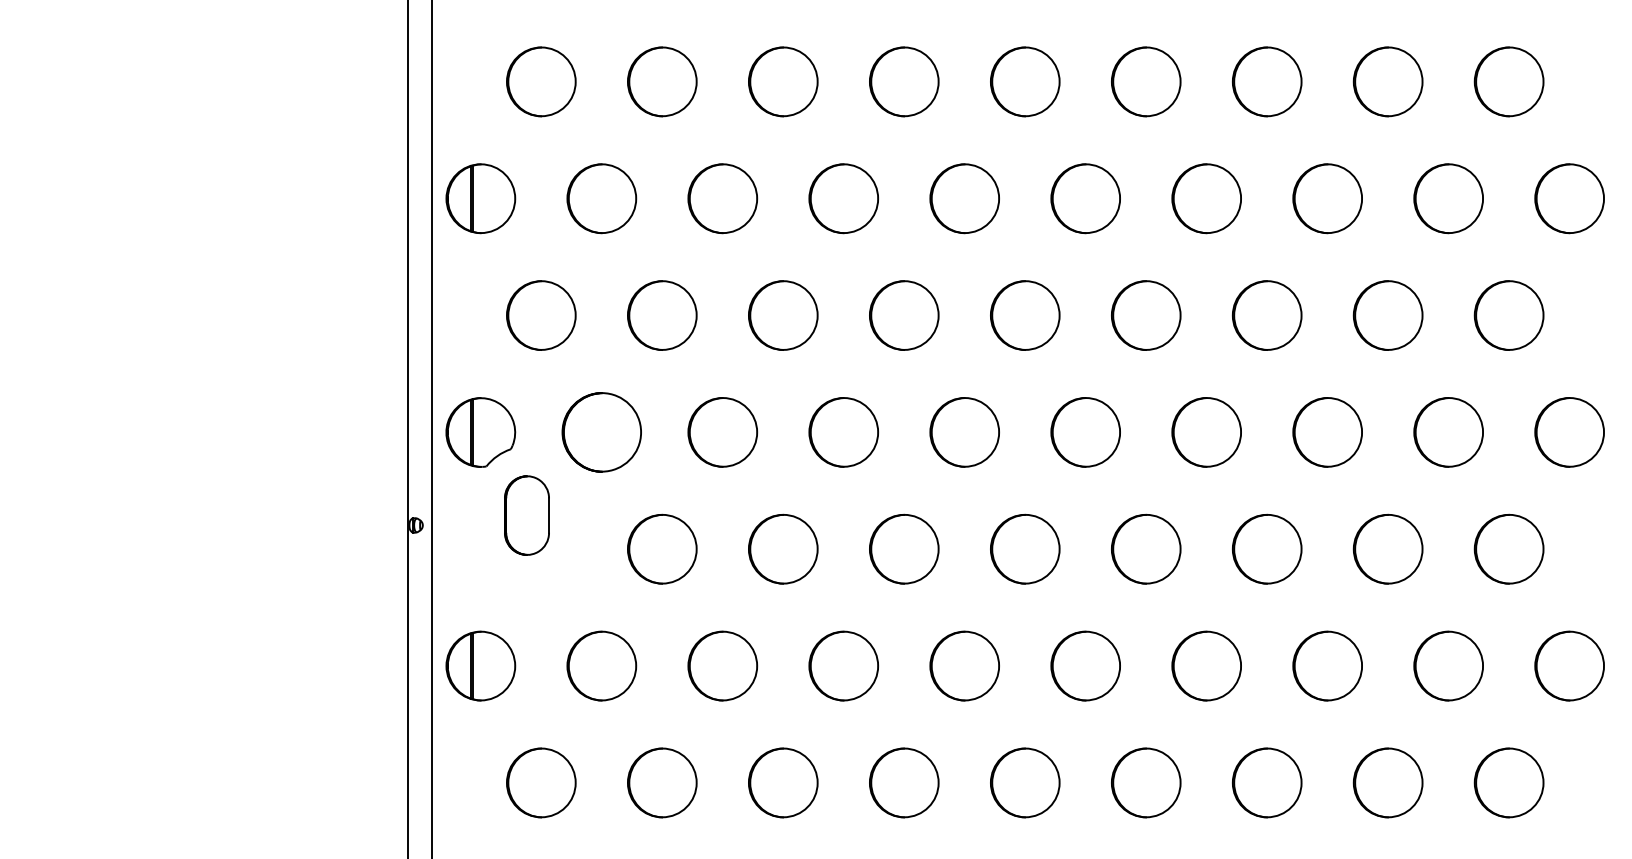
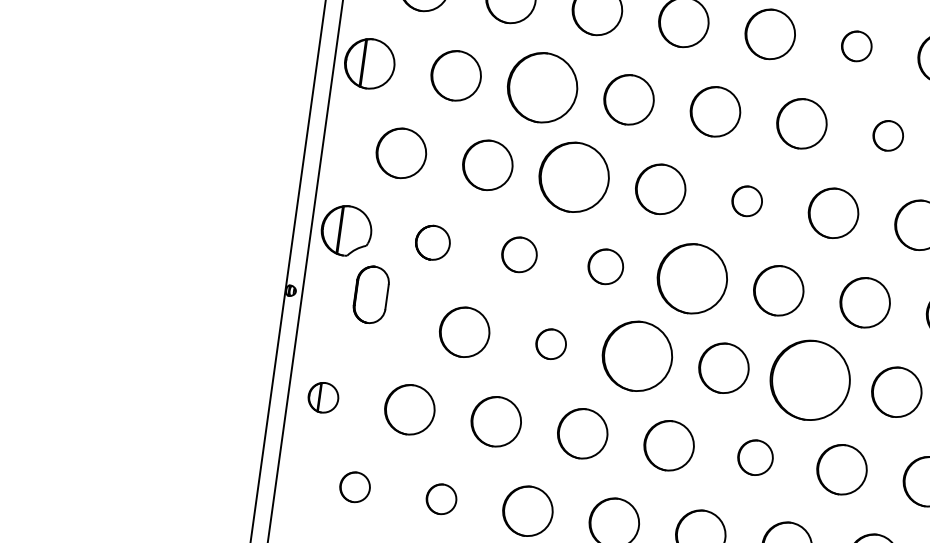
part: (1146, 81) -> (856, 46), size x0.6
part: (722, 198) -> (542, 87), size x1.4
part: (1206, 198) -> (888, 135), size x0.6
circle: (783, 315) -> (574, 177), size x1.4
circle: (1025, 315) -> (747, 201), size x0.6
part: (601, 432) -> (432, 242), size x0.6
part: (722, 432) -> (519, 254), size x0.7
part: (843, 432) -> (605, 266), size x0.7
circle: (964, 432) -> (692, 278), size x1.4
part: (783, 548) -> (551, 343), size x0.6
part: (904, 548) -> (637, 355), size x1.4
part: (1146, 548) -> (810, 379), size x1.6
part: (480, 665) -> (323, 397), size x0.6
part: (1085, 665) -> (755, 457), size x0.7
part: (541, 782) -> (355, 486), size x0.6
part: (662, 782) -> (441, 498), size x0.6

